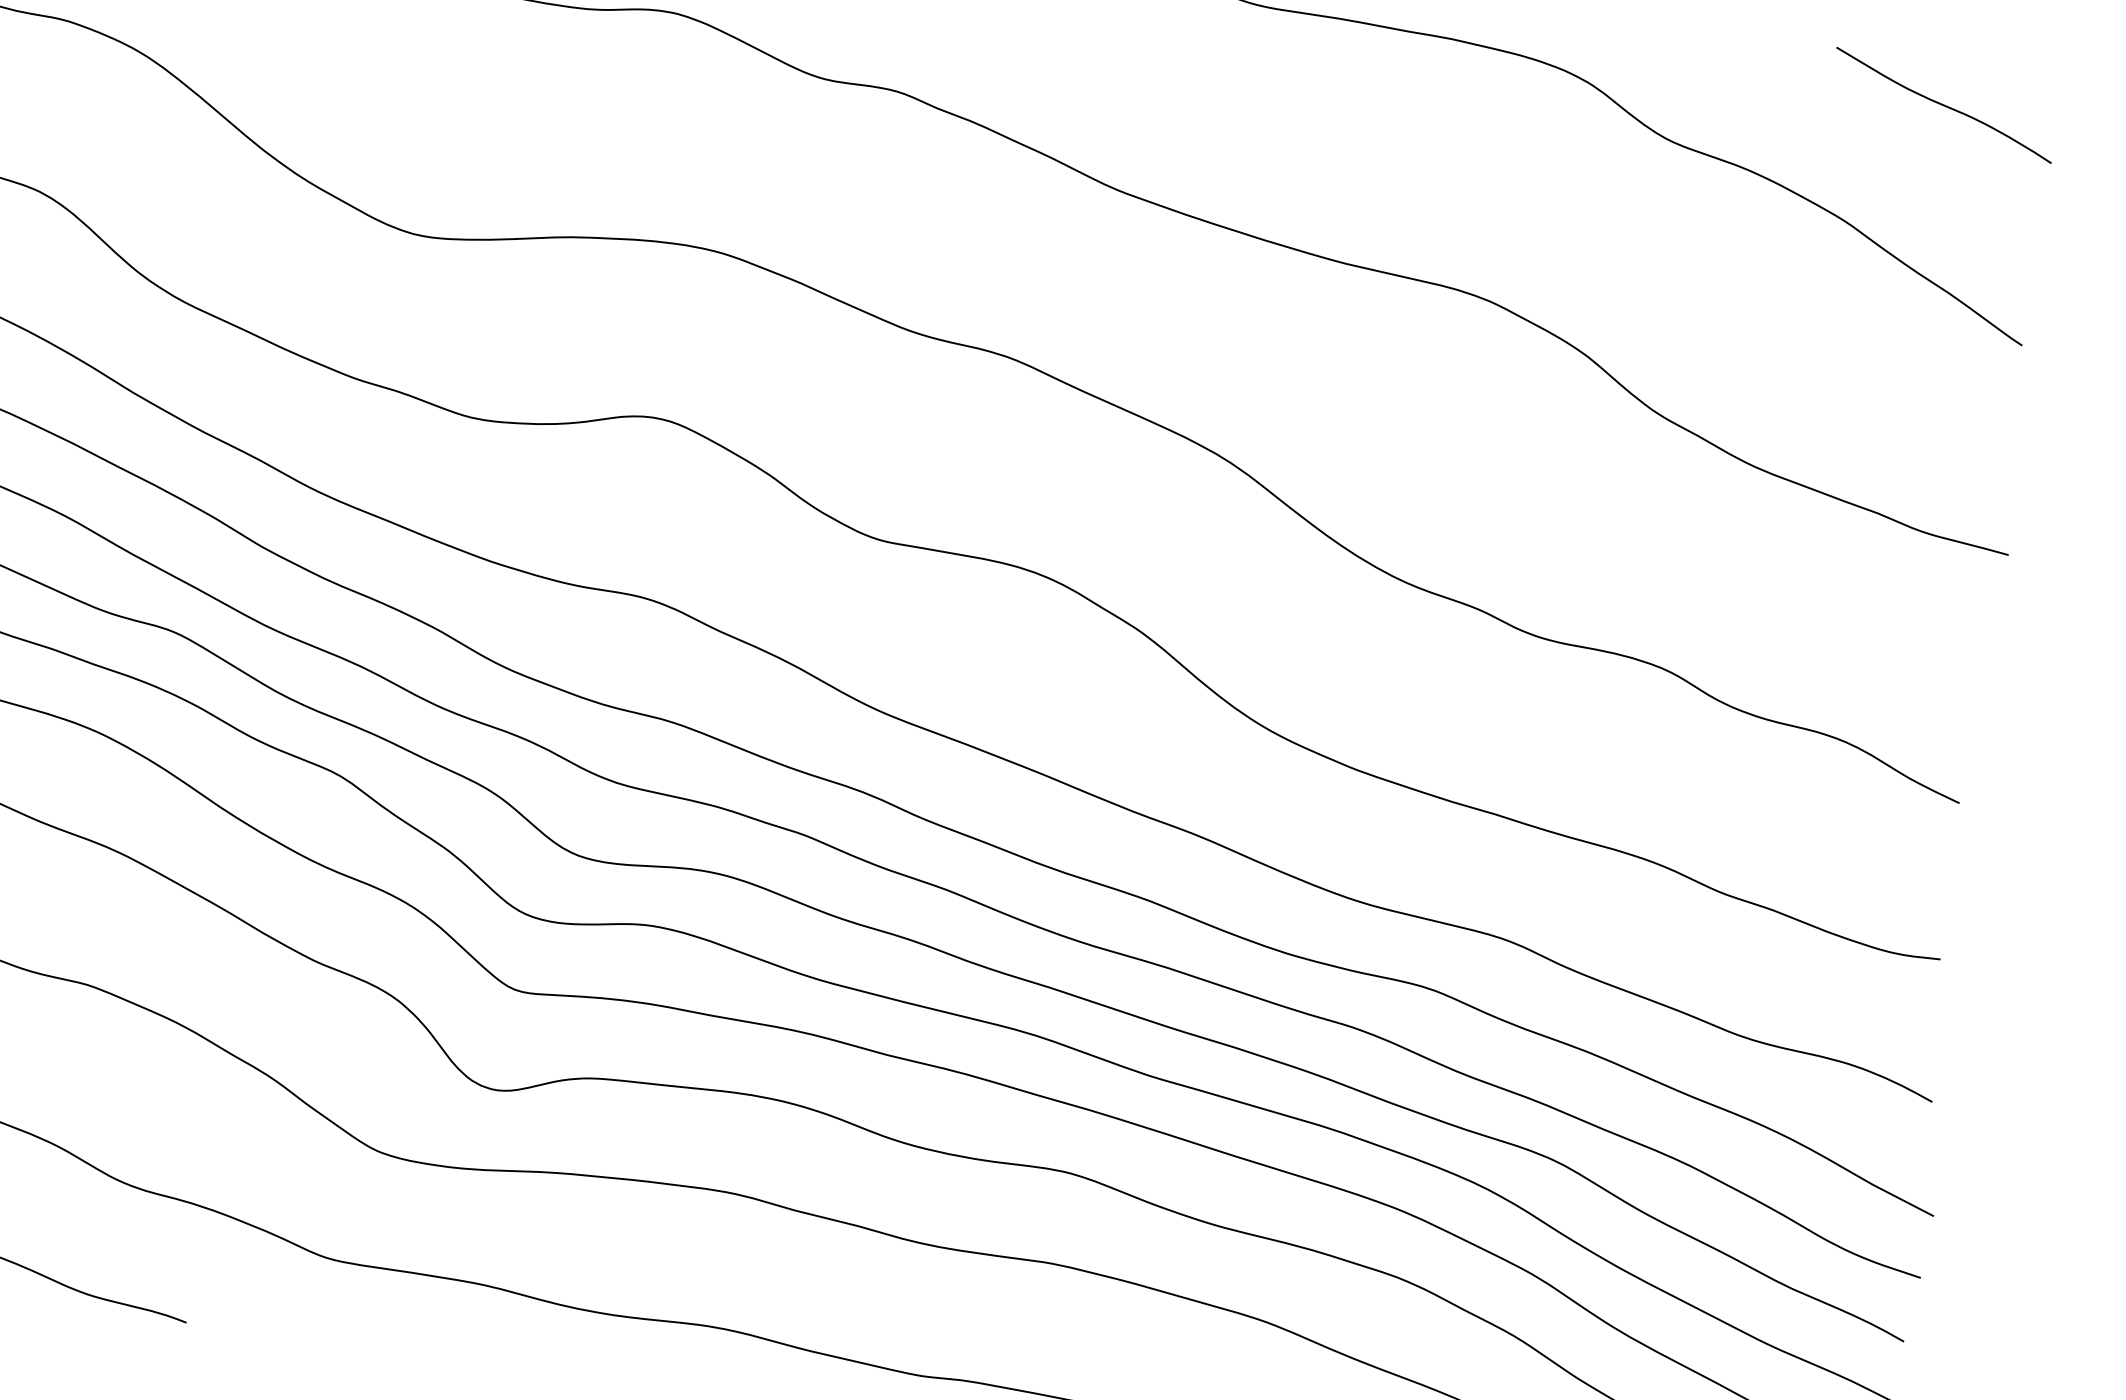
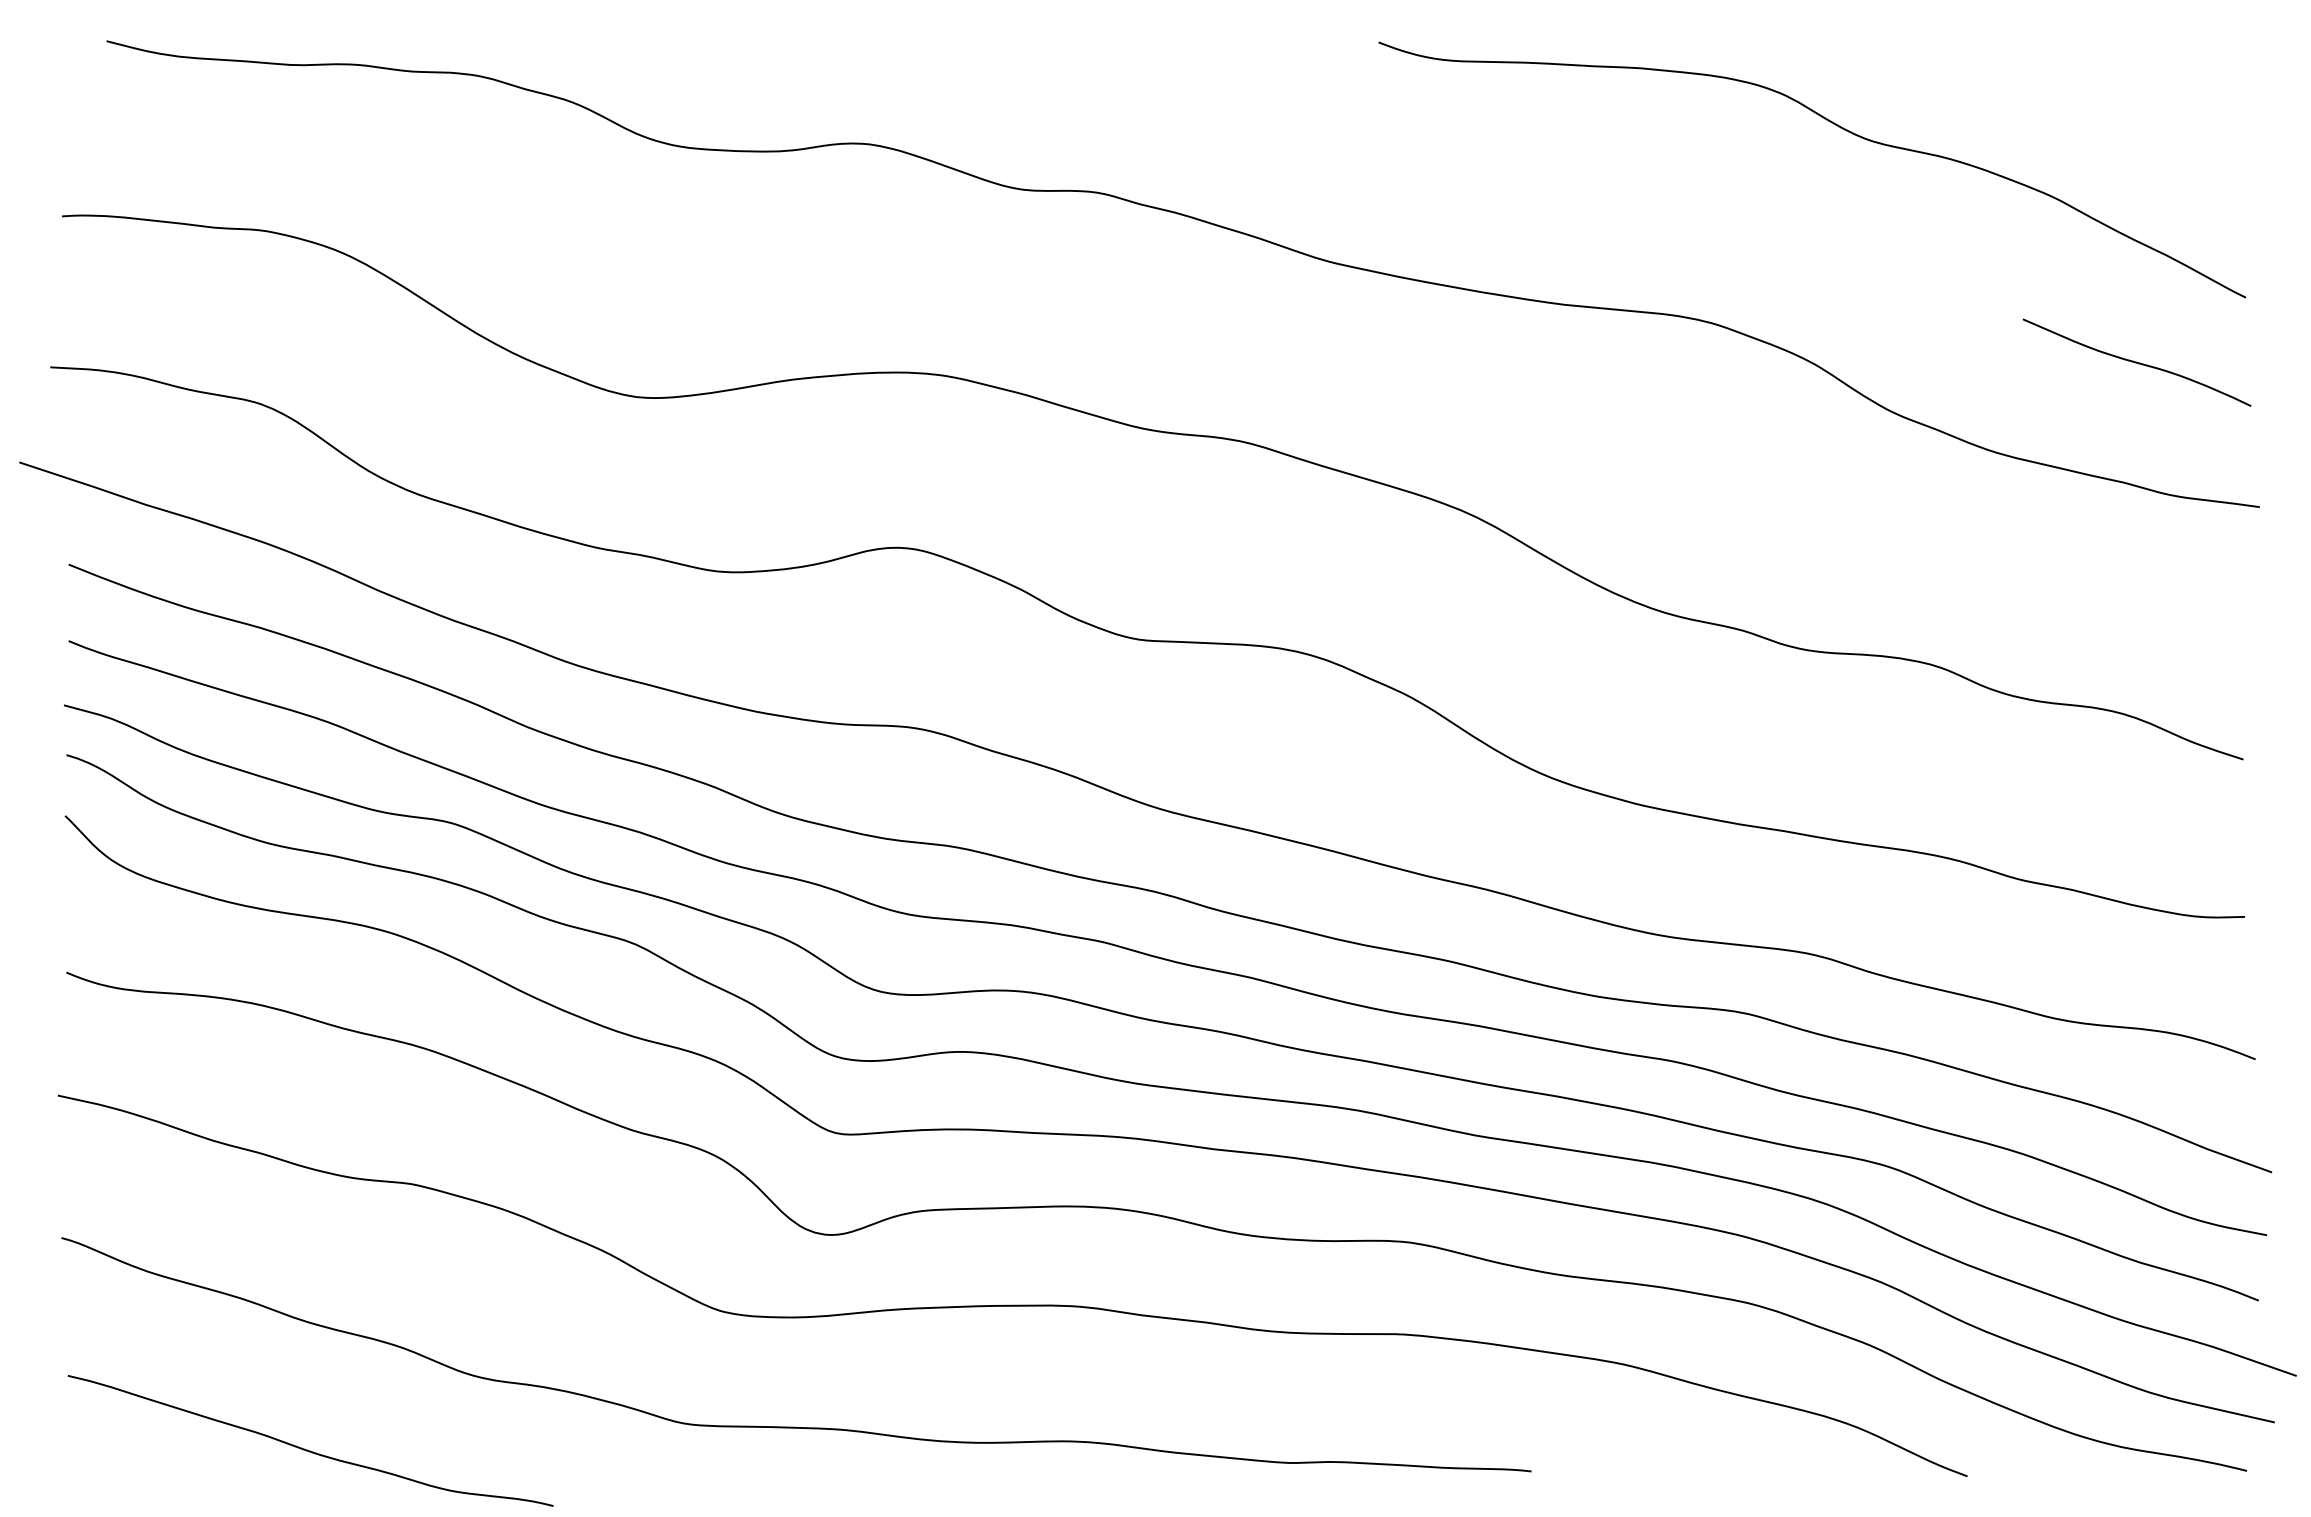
curve: (1943, 105) -> (2136, 362), moved

